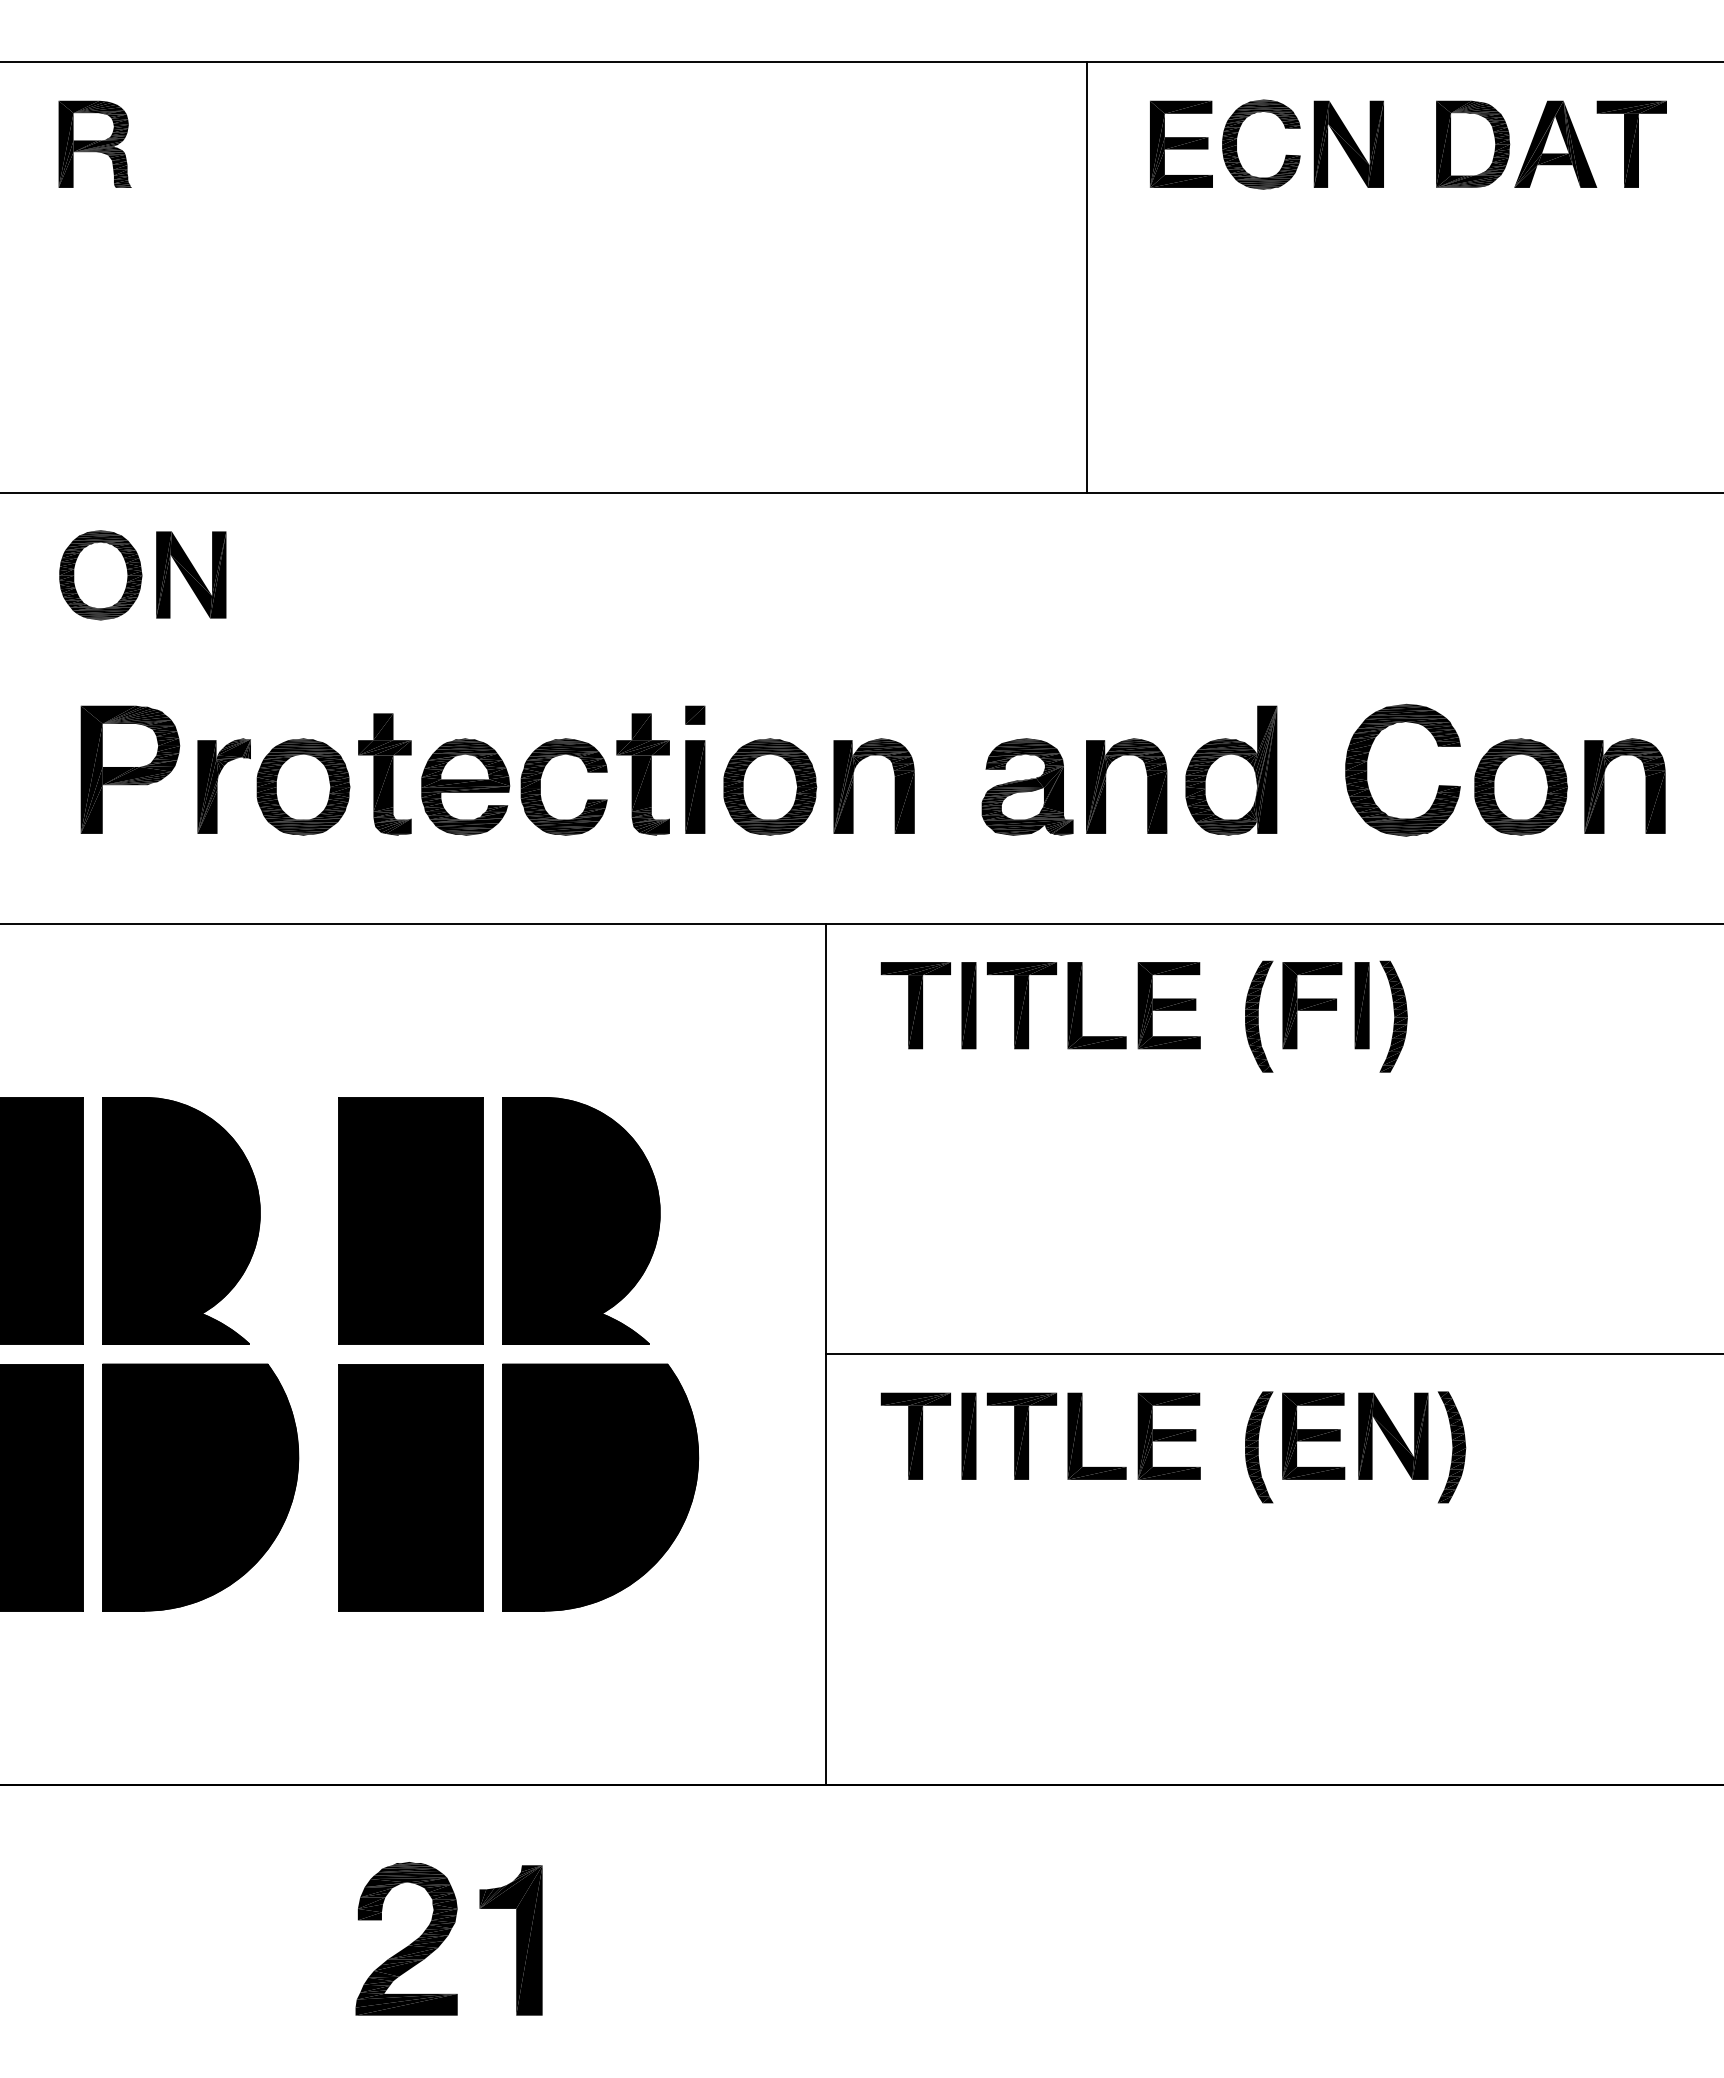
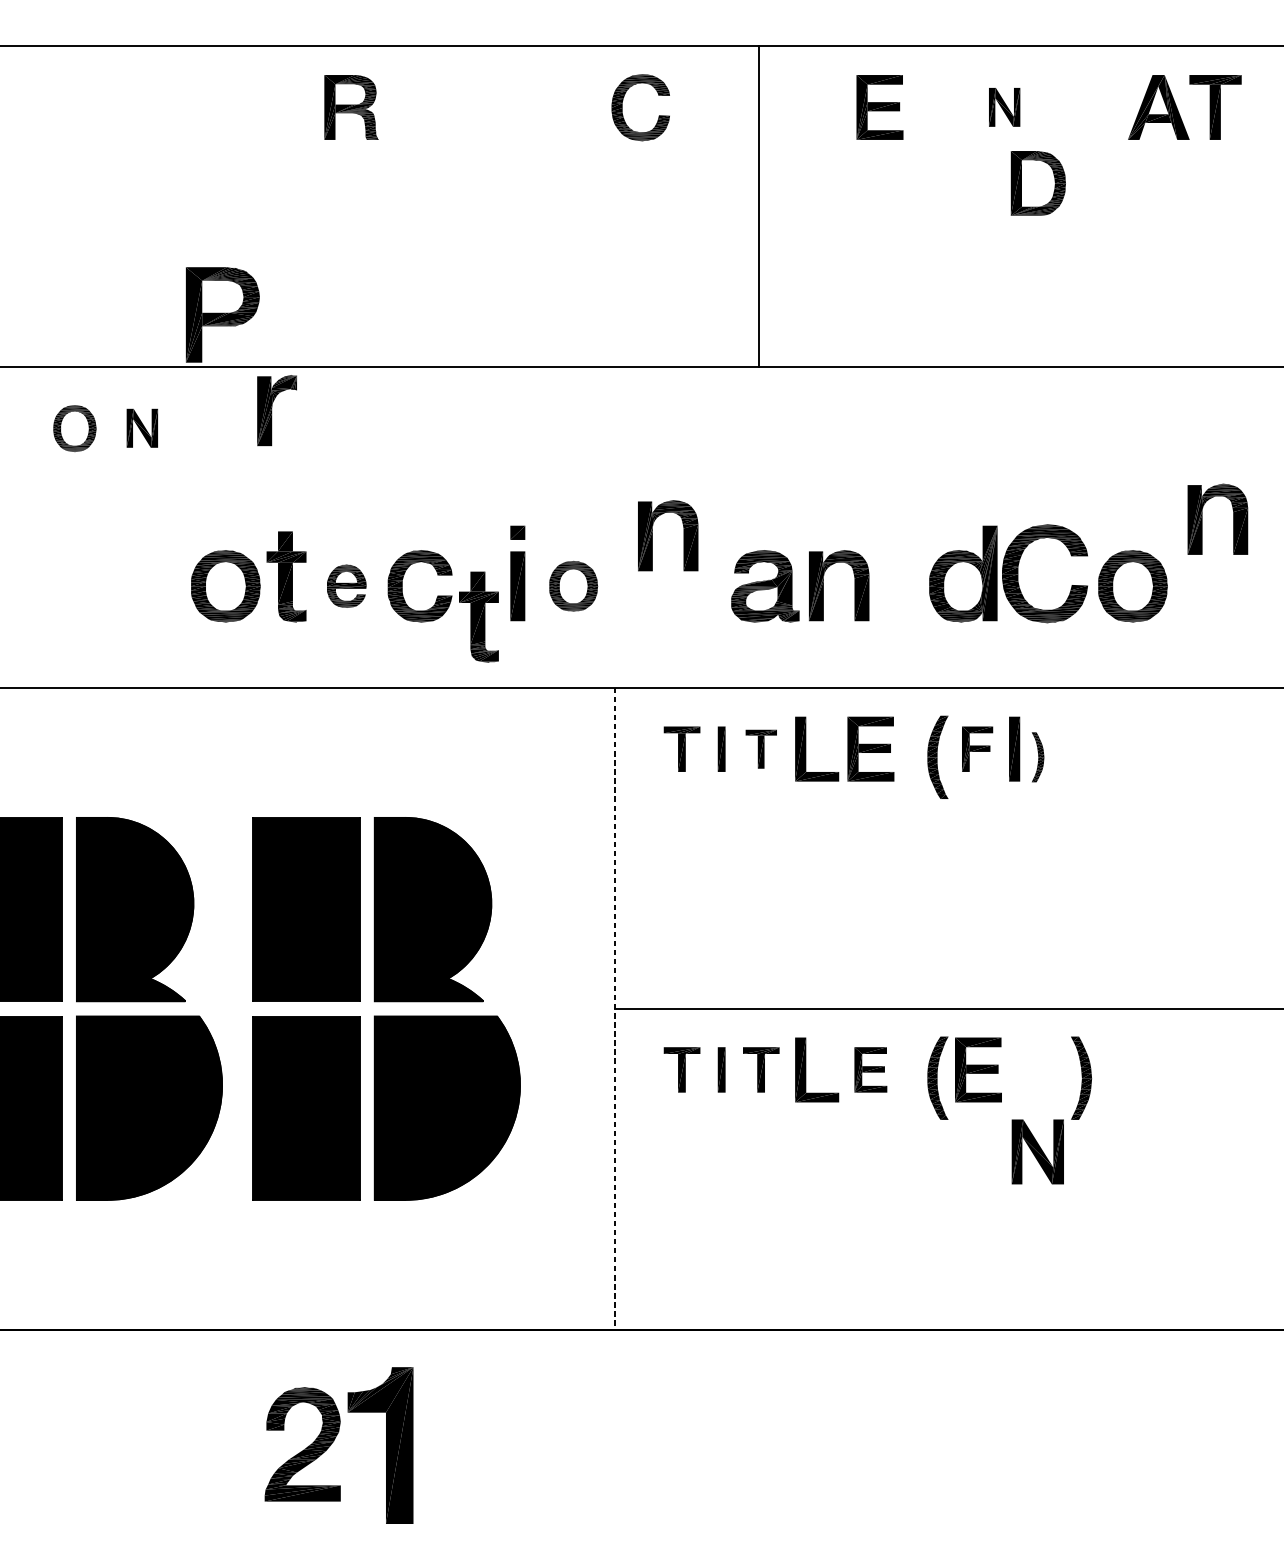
part: (1237, 137) -> (623, 102), moved
part: (94, 143) -> (351, 106), moved
part: (1348, 143) -> (1004, 106), size x0.6
part: (1473, 143) -> (1038, 182), moved
line: (1086, 277) -> (758, 206), moved
part: (191, 574) -> (142, 427), size x0.6
part: (100, 575) -> (74, 428), size x0.7
part: (130, 769) -> (222, 314), moved
part: (1231, 770) -> (963, 573), moved
part: (642, 774) -> (478, 617), moved
part: (223, 785) -> (276, 410), moved
part: (853, 785) -> (652, 535), moved
part: (1604, 785) -> (1202, 518), moved
part: (465, 786) -> (346, 585), size x0.6
part: (770, 786) -> (573, 585), size x0.7
part: (915, 1005) -> (681, 749), size x0.7
part: (968, 1005) -> (721, 749), size x0.7
part: (1022, 1005) -> (761, 749), size x0.6
part: (1312, 1005) -> (977, 749), size x0.7
part: (1393, 1016) -> (1037, 757), size x0.6
line: (826, 1354) -> (615, 1009), solid -> dashed
part: (915, 1435) -> (681, 1069), size x0.7
part: (968, 1435) -> (721, 1069), size x0.7
part: (1022, 1435) -> (761, 1069), size x0.7
part: (1168, 1435) -> (870, 1069), size x0.7
part: (1393, 1435) -> (1037, 1151), moved
part: (510, 1940) -> (380, 1445), size x1.4

